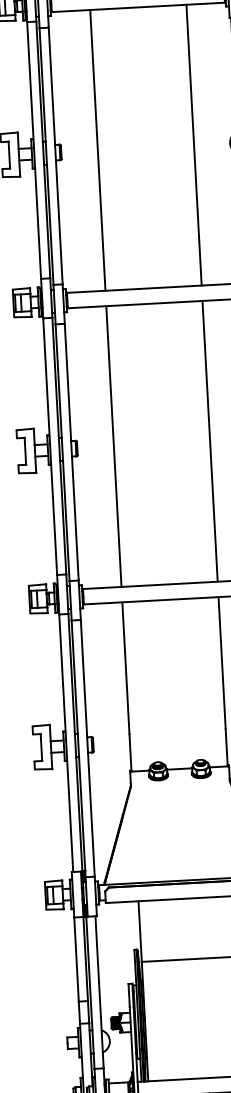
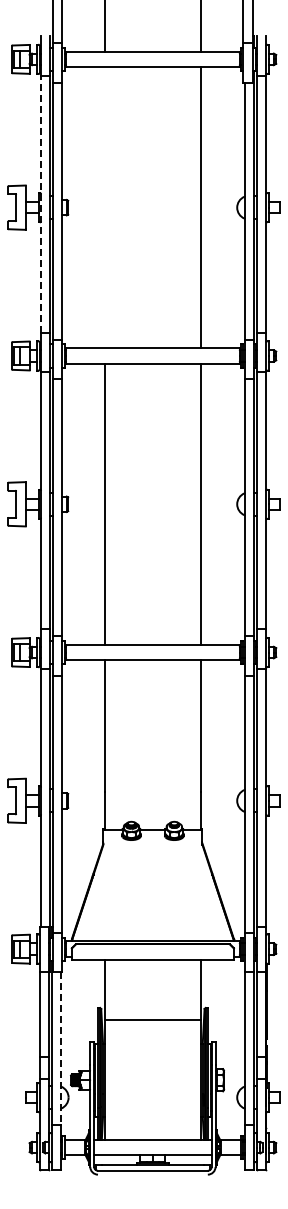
line: (34, 150) -> (41, 204), solid -> dashed
line: (97, 150) -> (104, 207), removed
line: (99, 992) -> (60, 1048), solid -> dashed

